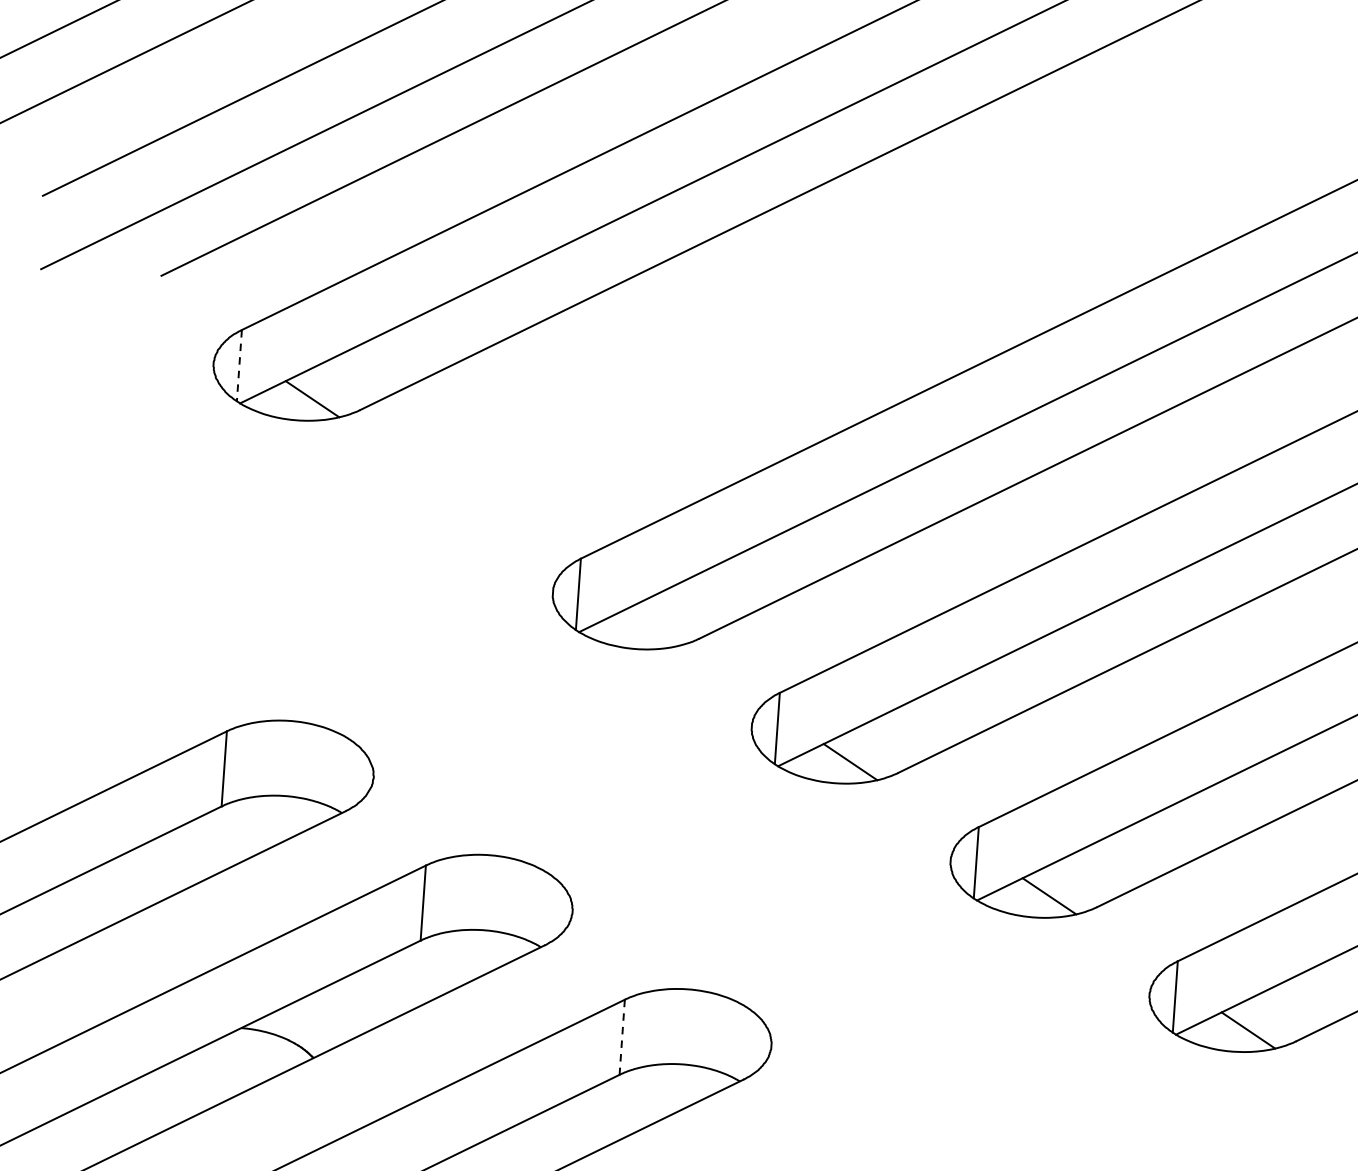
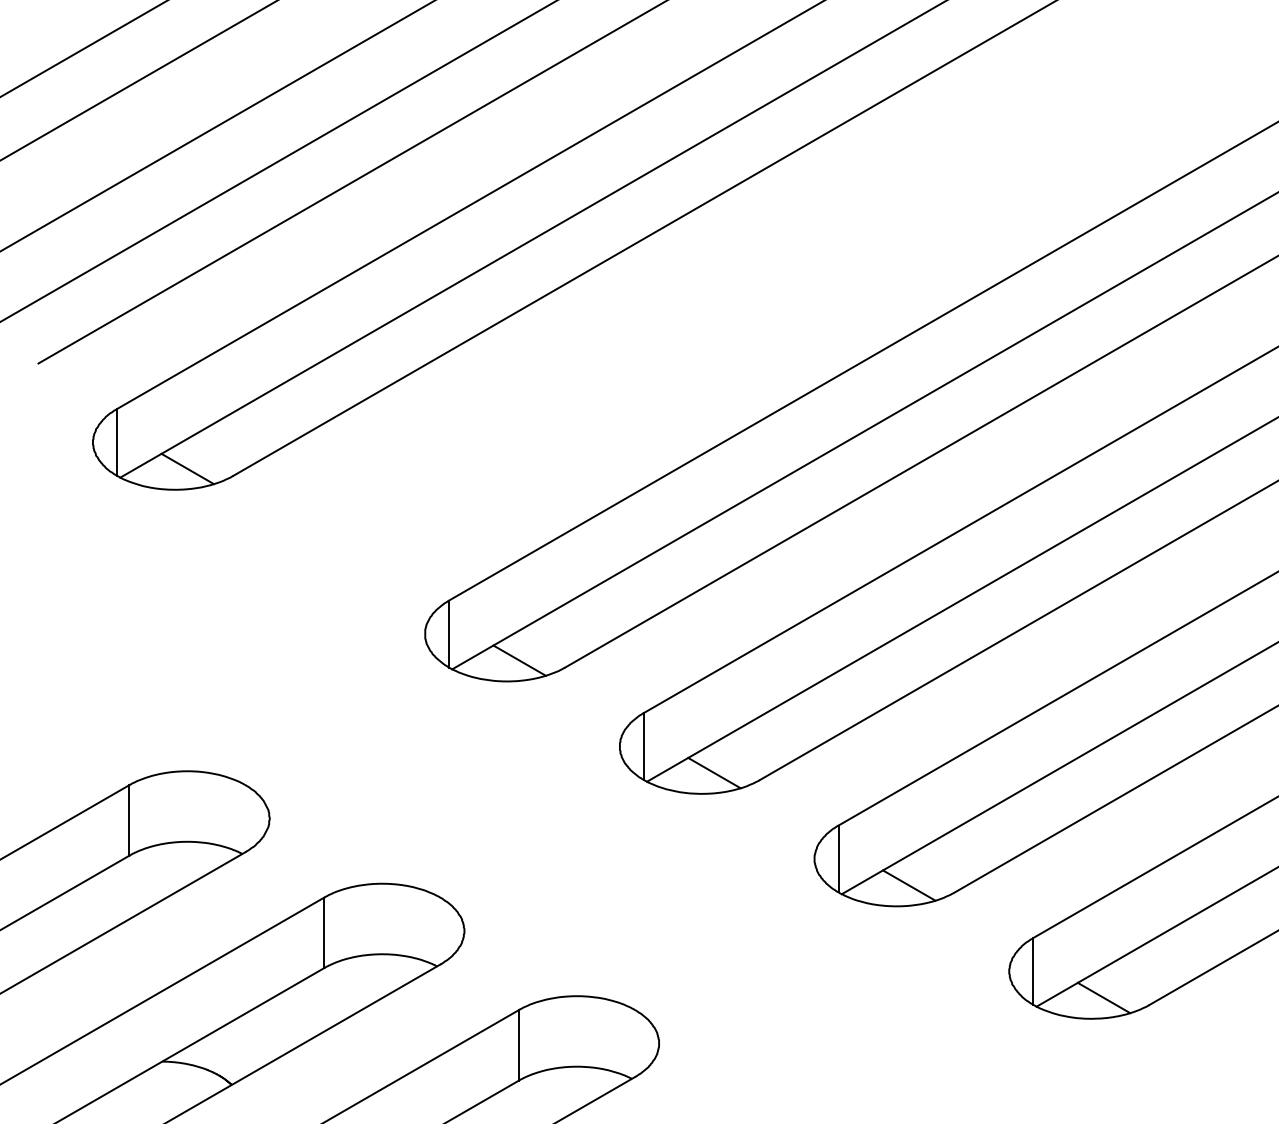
line: (239, 365) -> (117, 442), dashed -> solid
line: (651, 627) -> (519, 660), added
line: (622, 1037) -> (519, 1045), dashed -> solid

